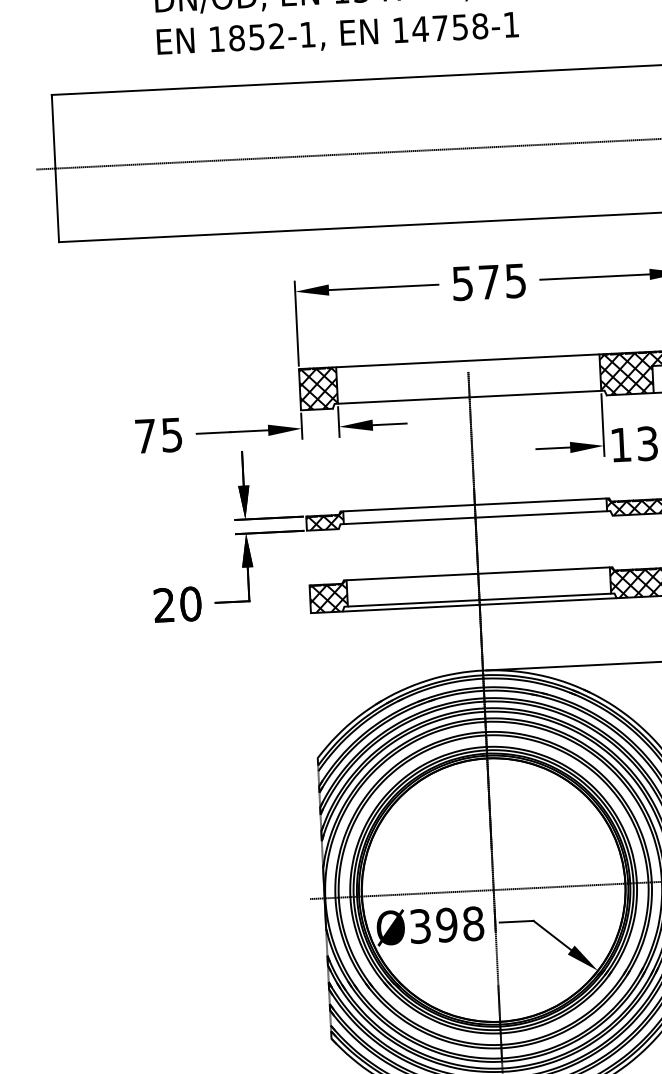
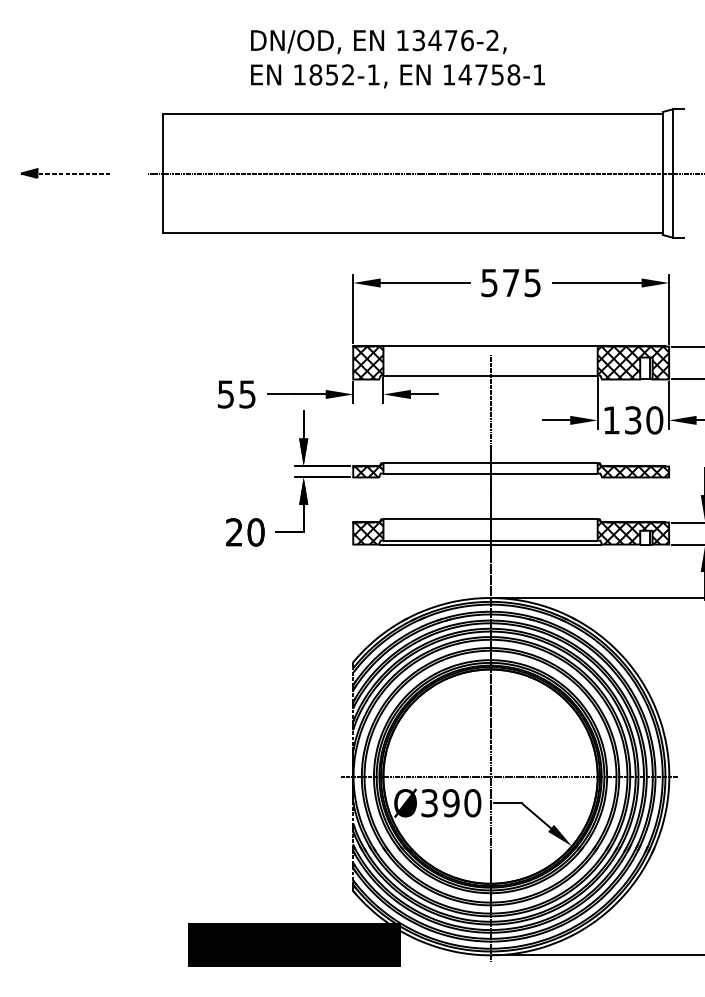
text: (144, 436) -> (225, 394), 75 -> 55
text: (473, 924) -> (472, 803), Ø398 -> Ø390

